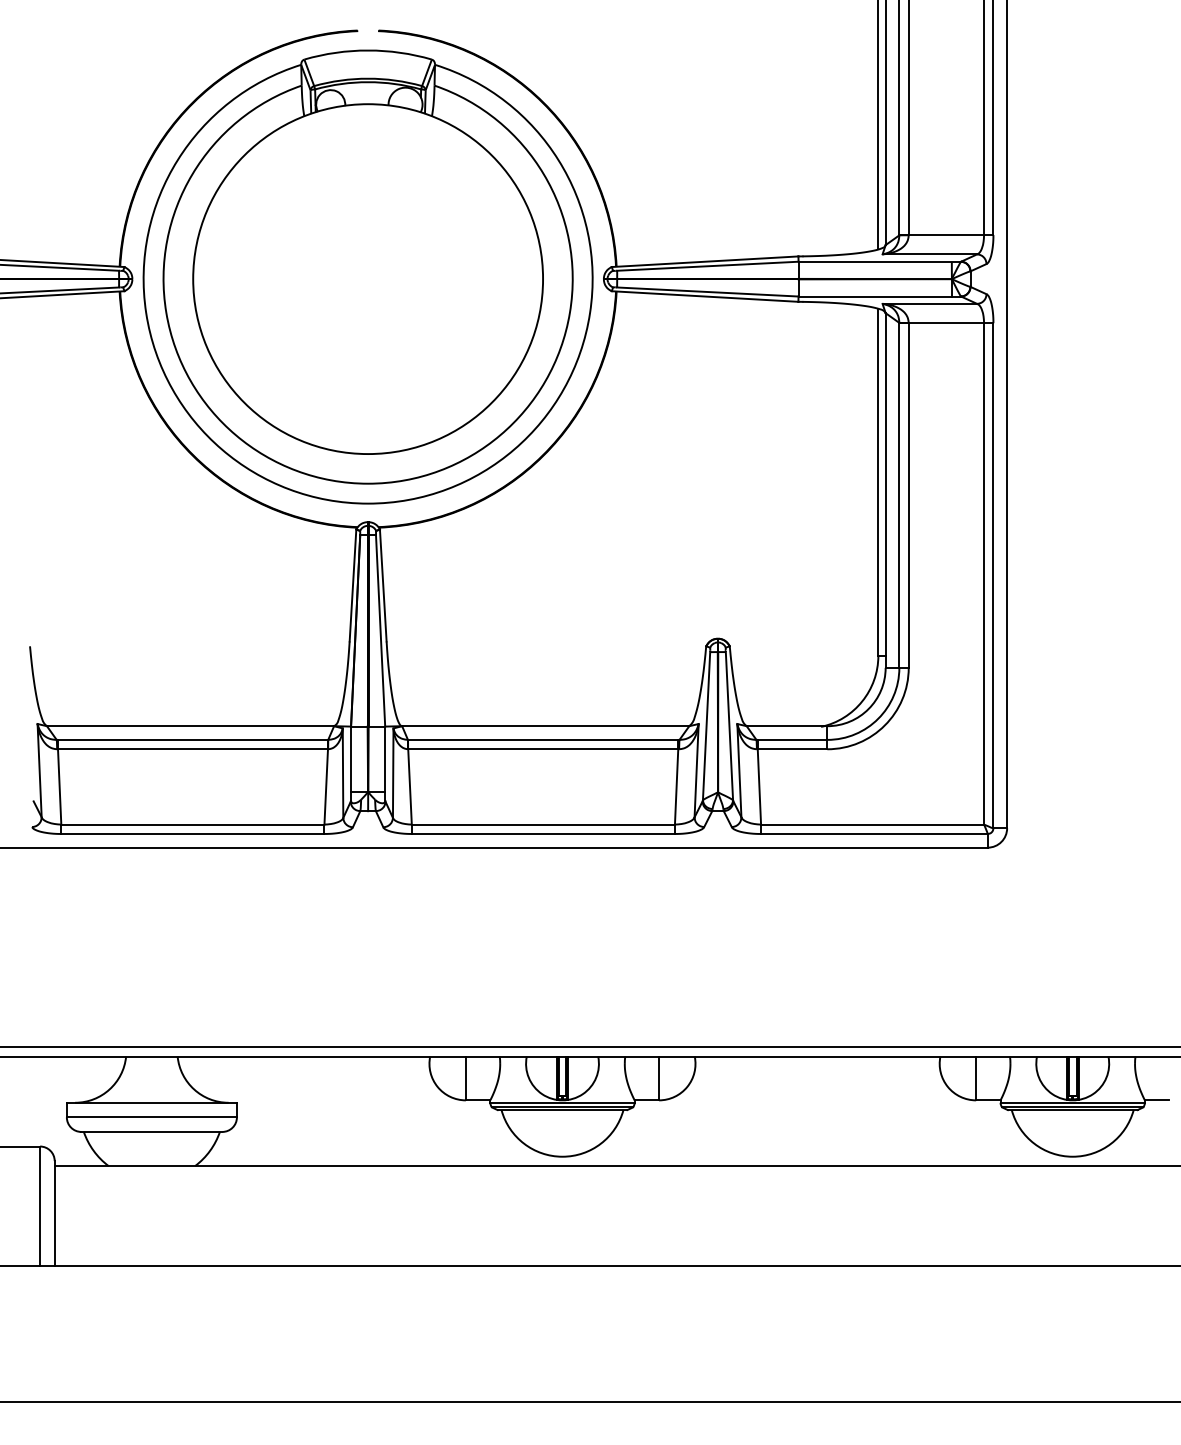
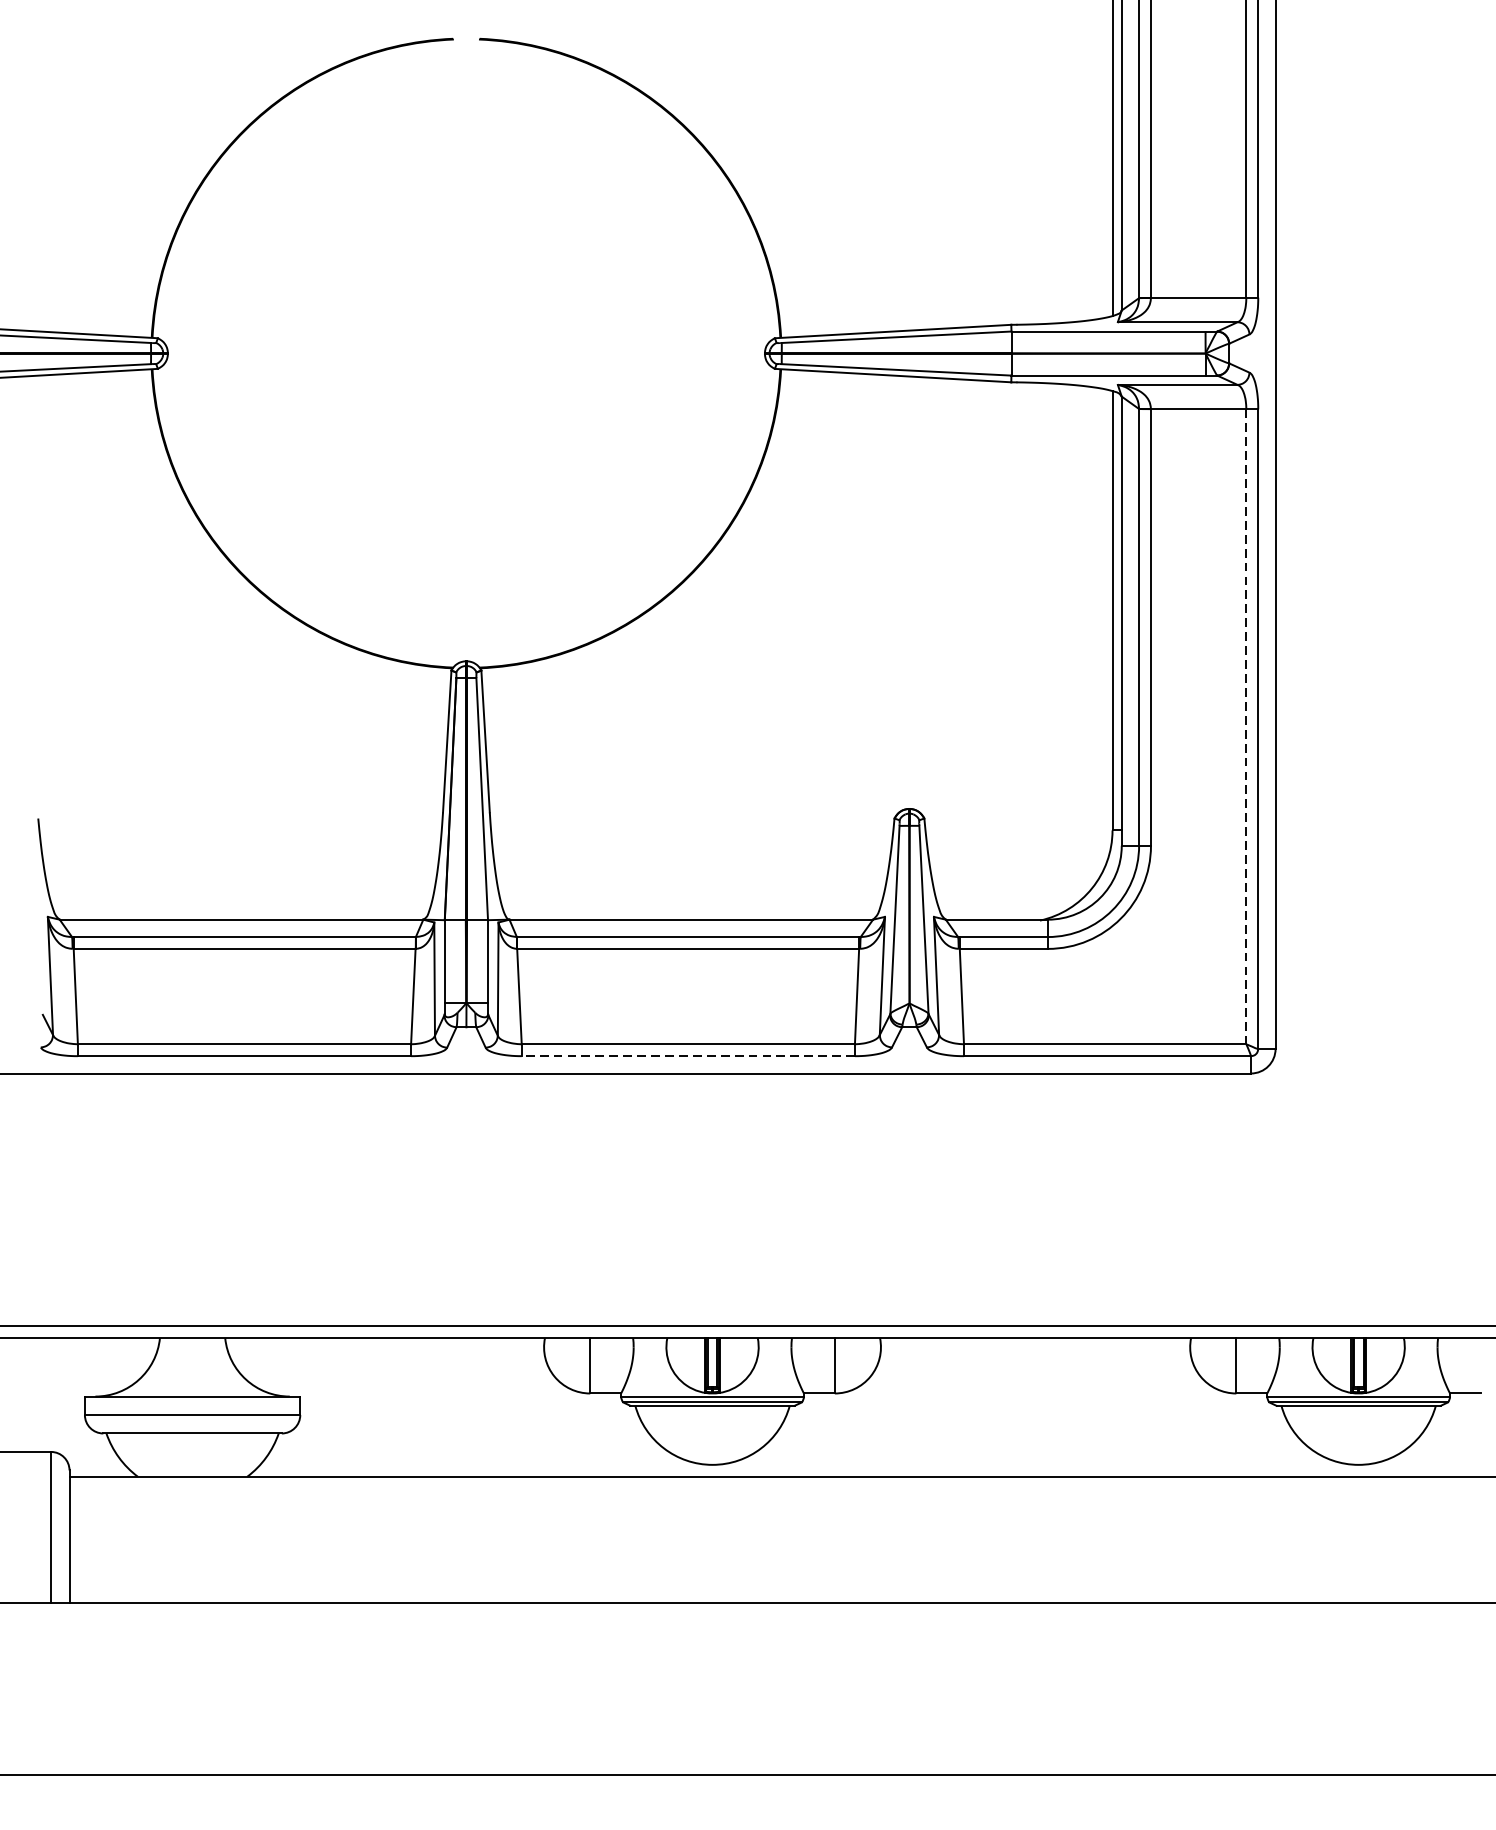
part: (367, 276) -> (465, 350), removed
line: (984, 573) -> (1246, 726), solid -> dashed
line: (543, 833) -> (688, 1055), solid -> dashed

